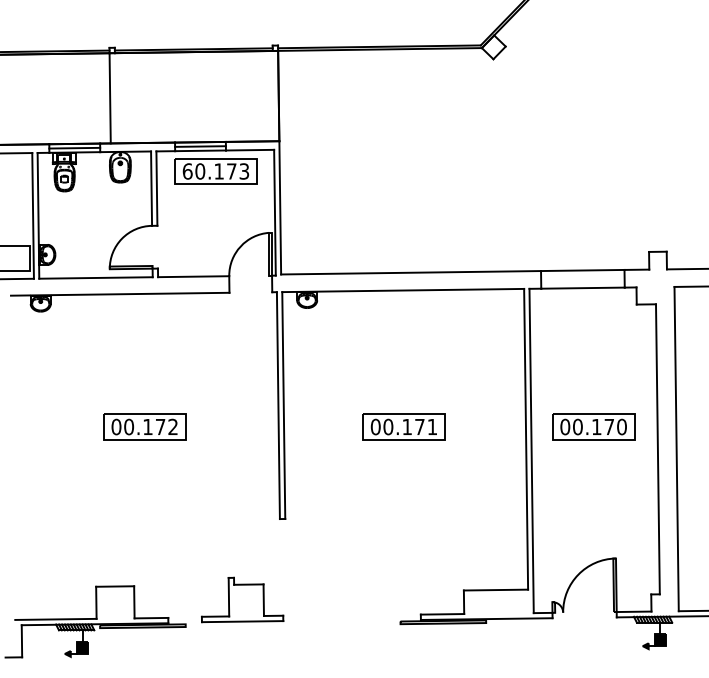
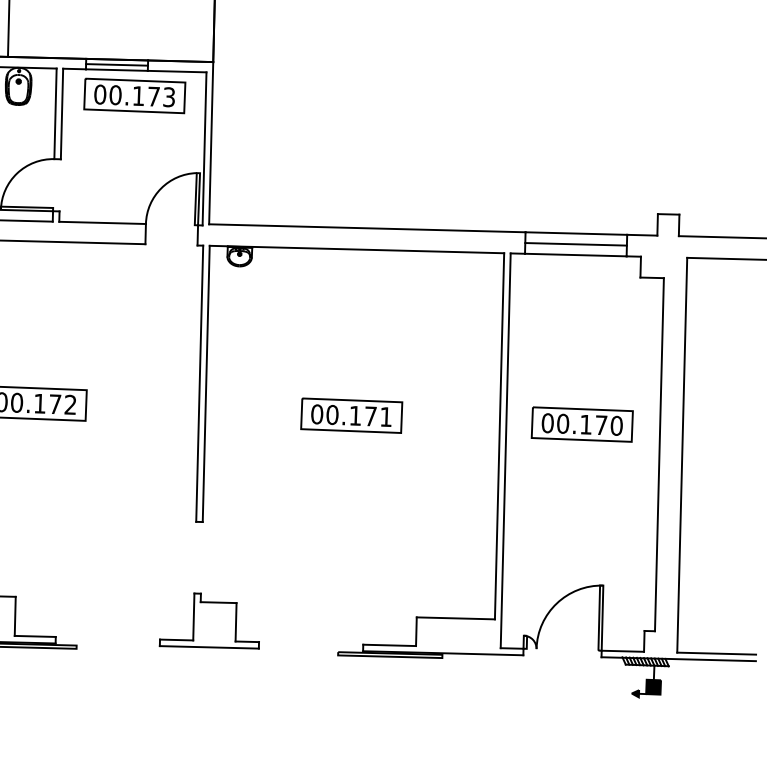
text: (187, 171) -> (100, 94), 60.173 -> 00.173
line: (582, 278) -> (575, 243), added
part: (242, 599) -> (210, 620), moved

